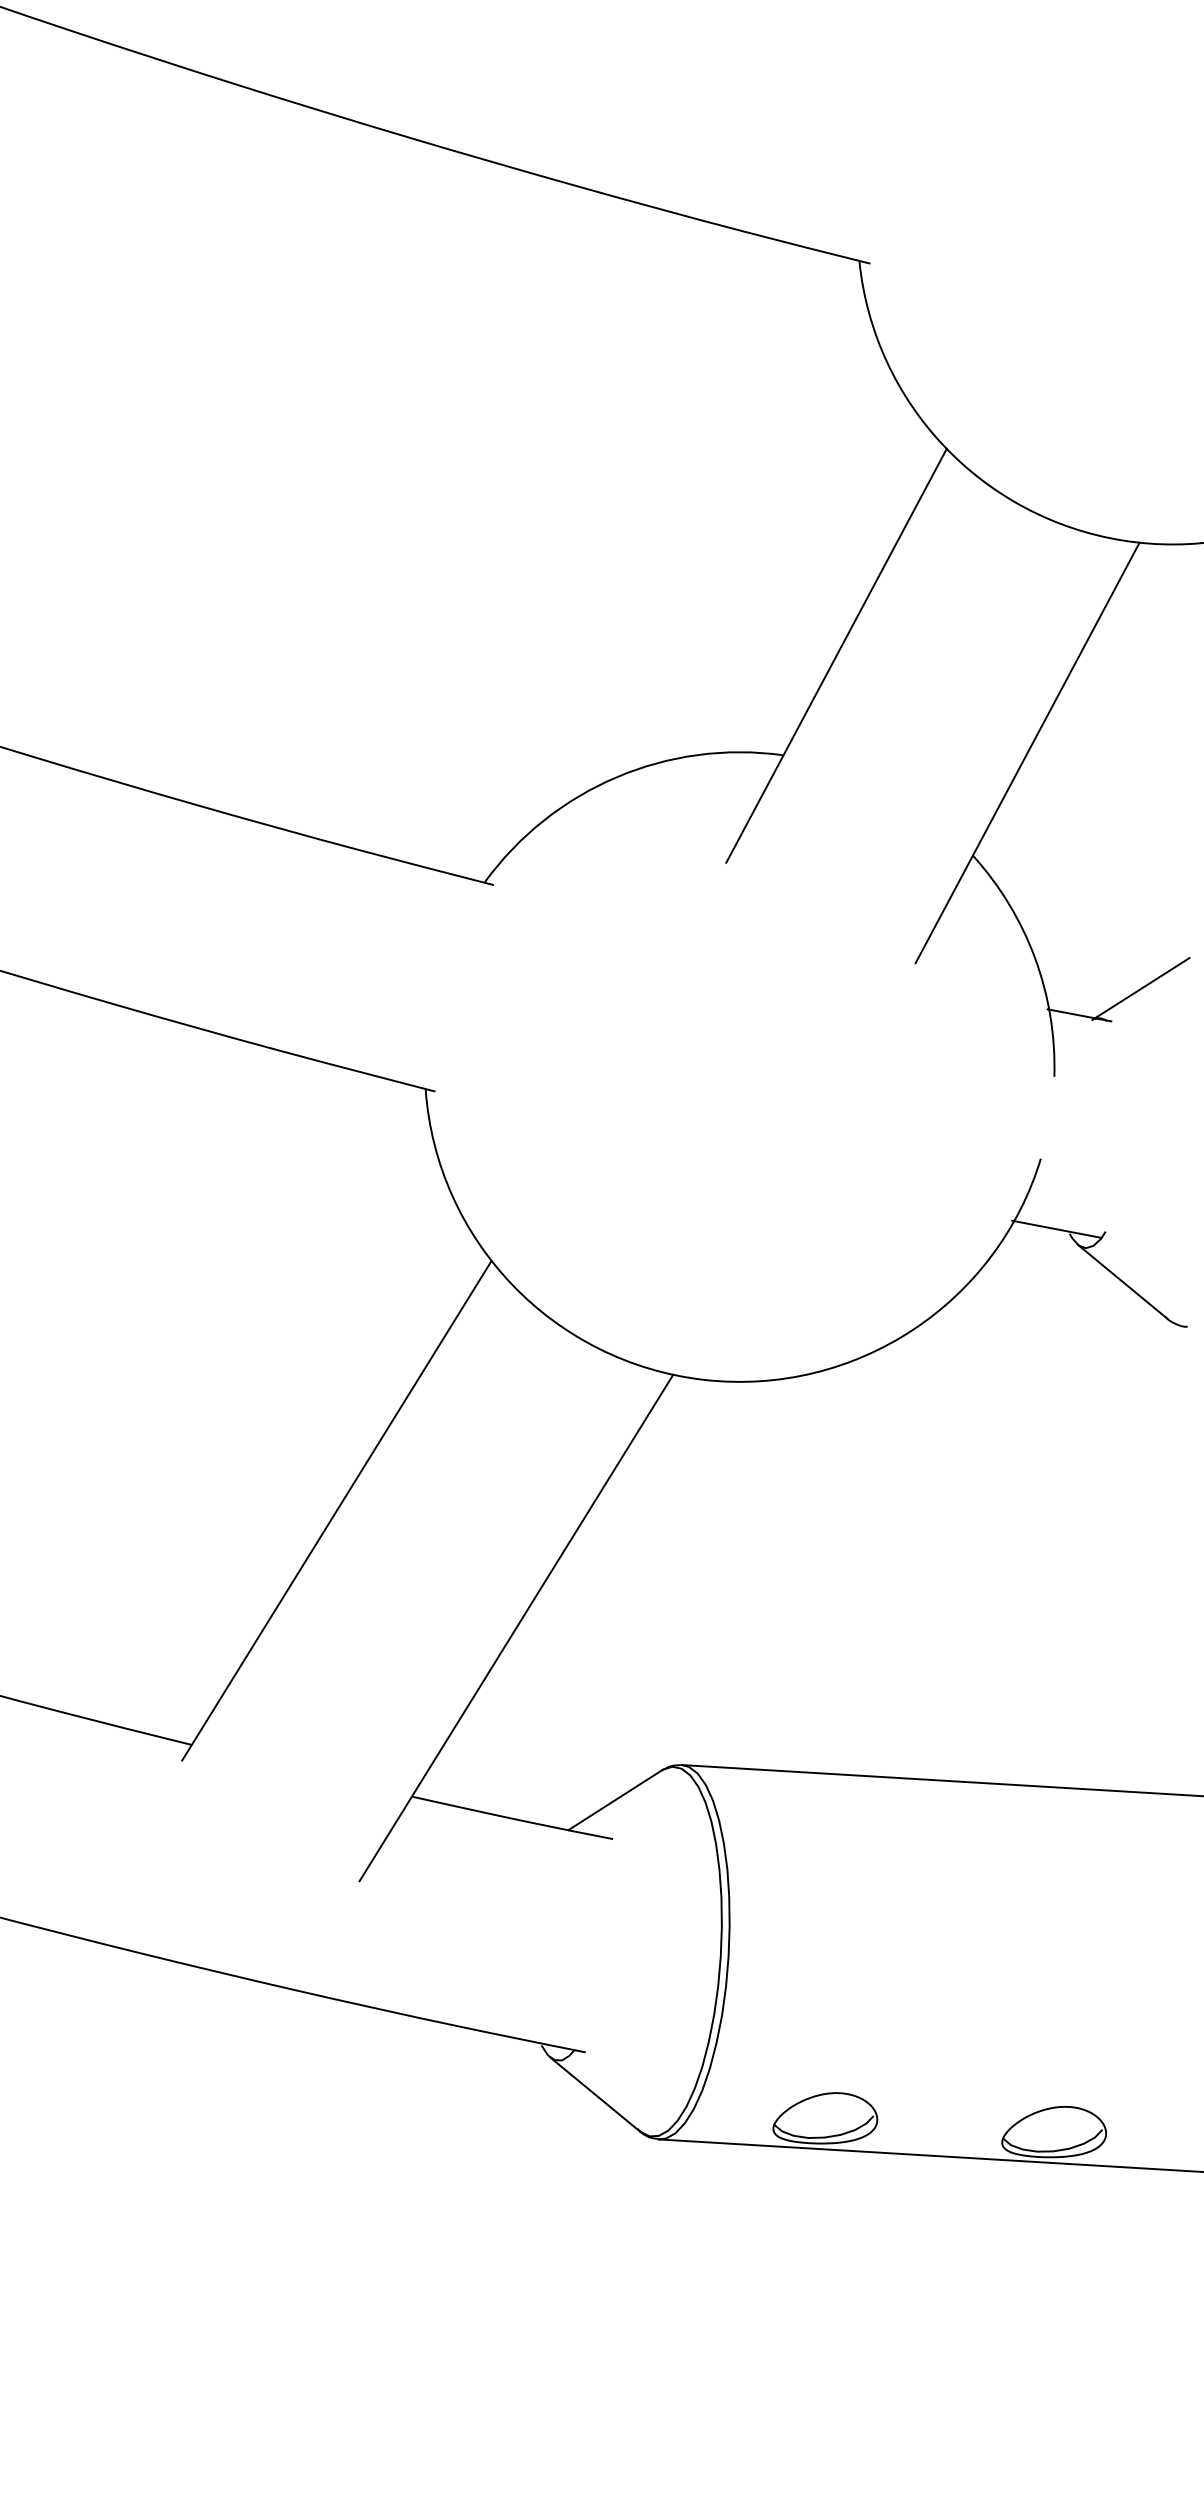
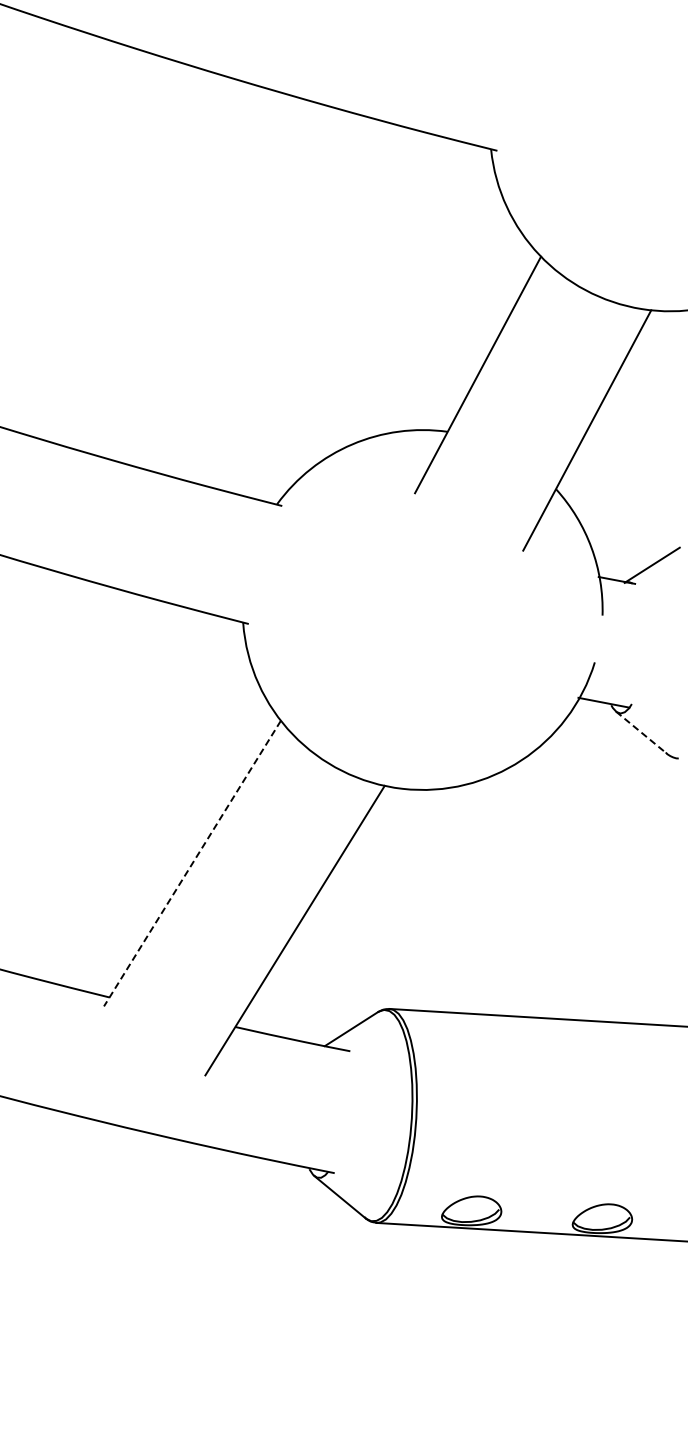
line: (1122, 1283) -> (641, 733), solid -> dashed
line: (336, 1510) -> (192, 863), solid -> dashed

